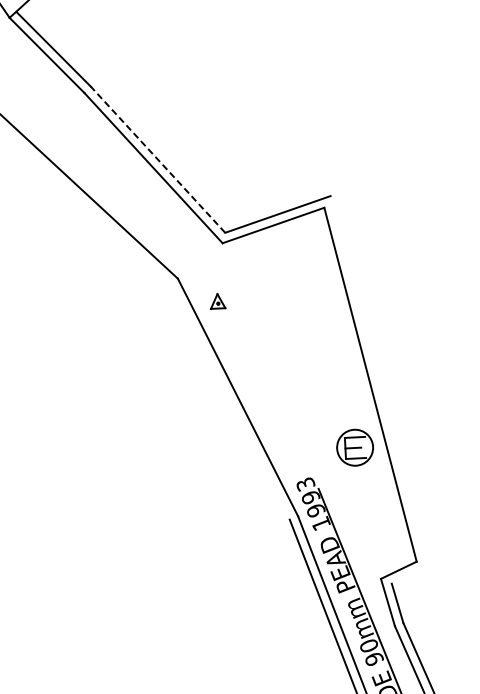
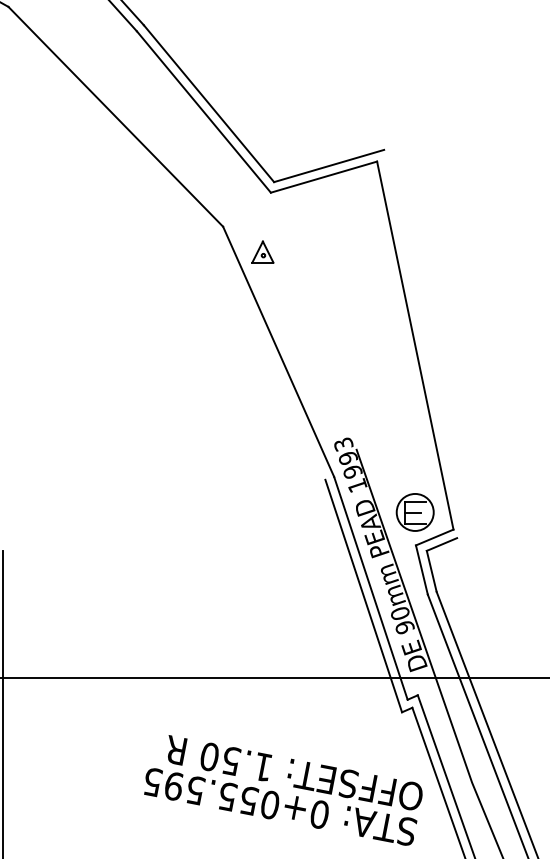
line: (158, 159) -> (209, 103), dashed -> solid
part: (217, 300) -> (262, 251), size x1.43
part: (354, 447) -> (414, 512), moved
line: (405, 576) -> (441, 544), added

